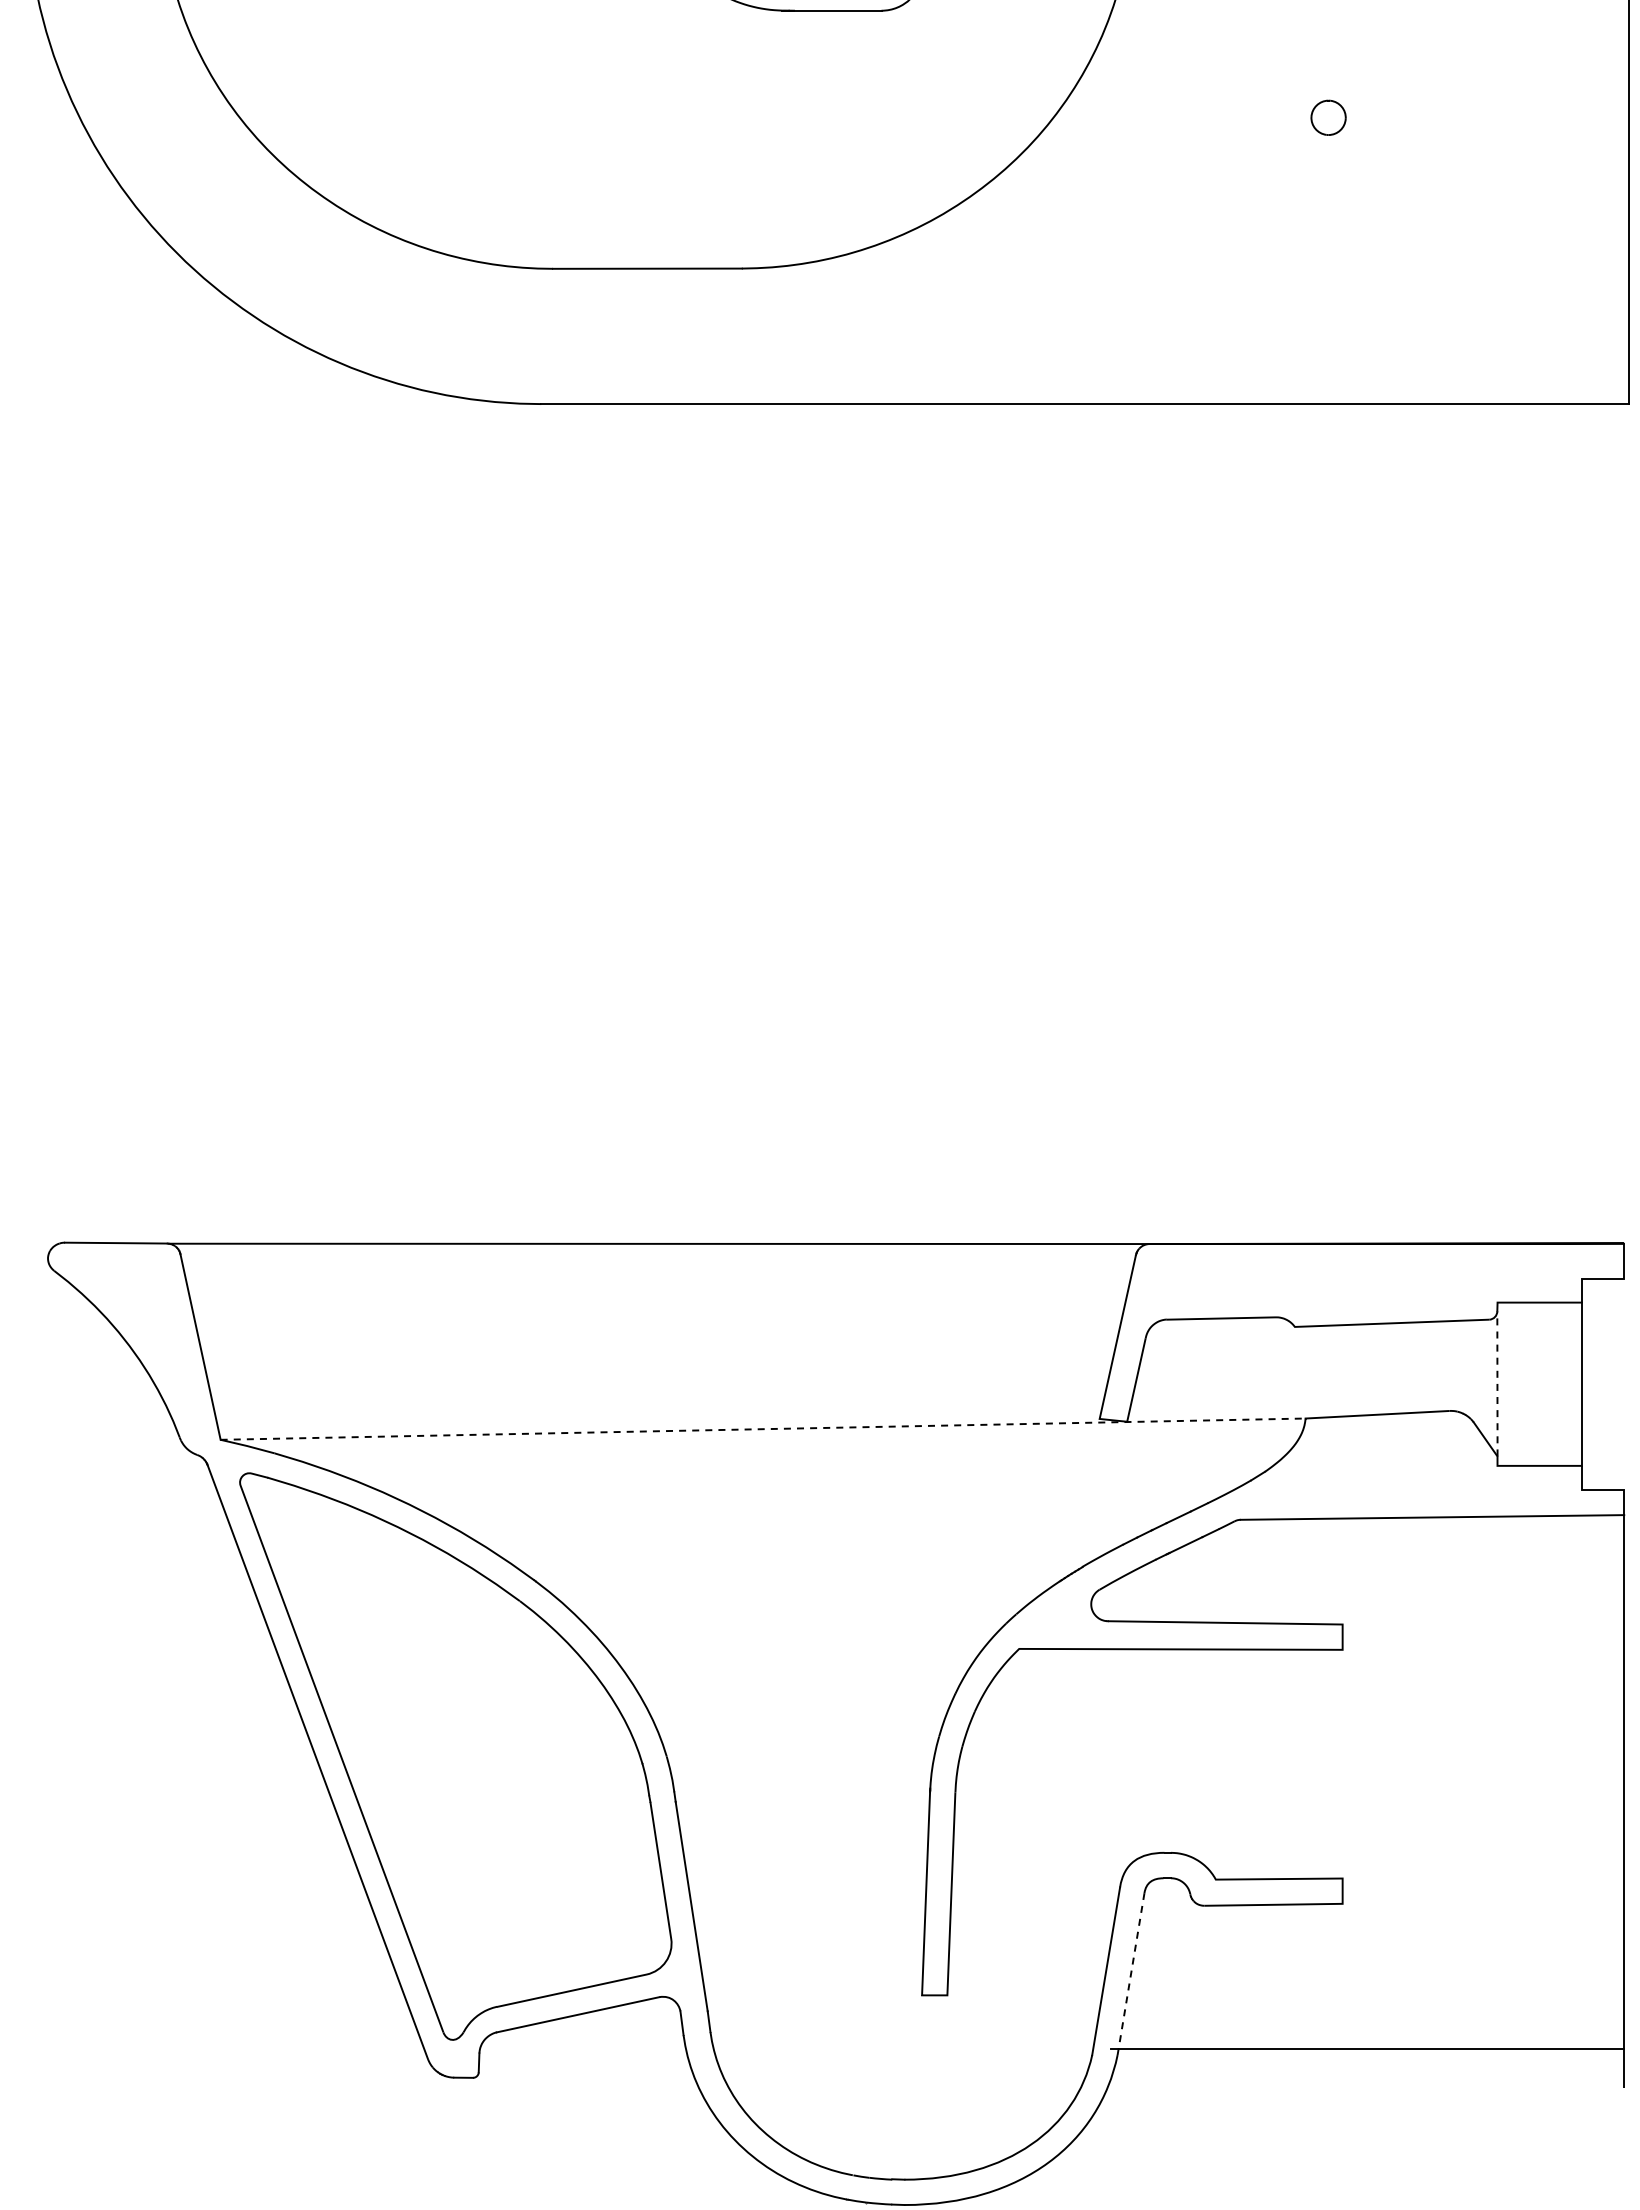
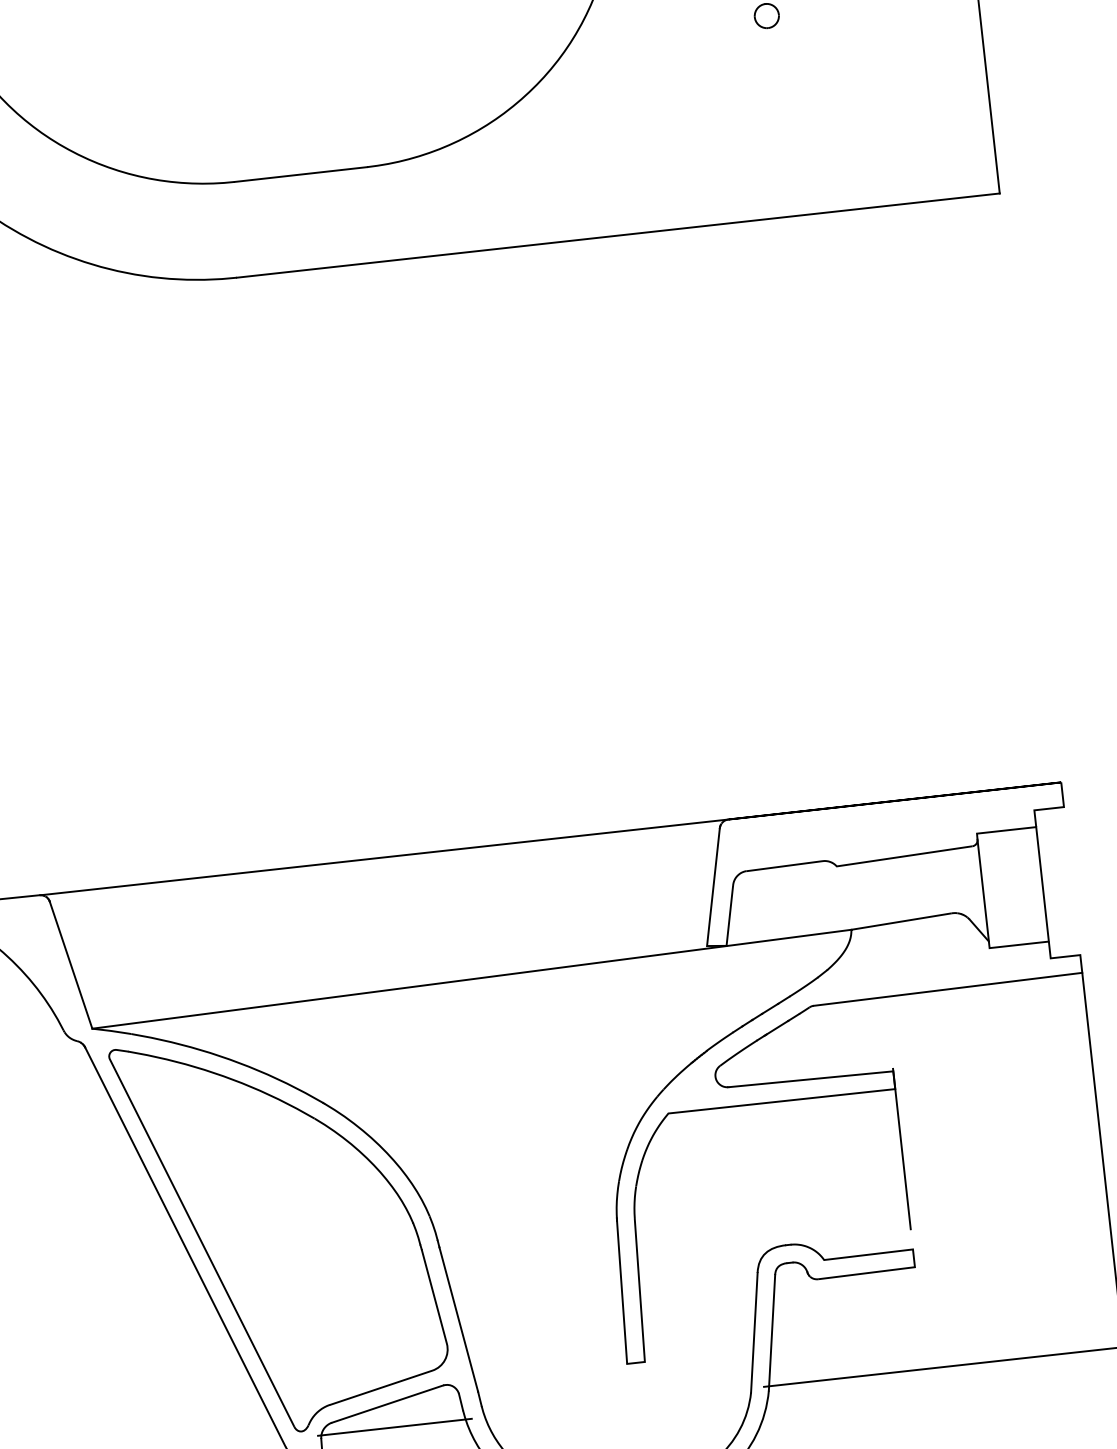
line: (1497, 1383) -> (983, 890), dashed -> solid
line: (763, 1429) -> (472, 979), dashed -> solid
line: (1342, 1735) -> (901, 1149), added
line: (1131, 1973) -> (772, 1332), dashed -> solid
line: (584, 2048) -> (394, 1427), added

